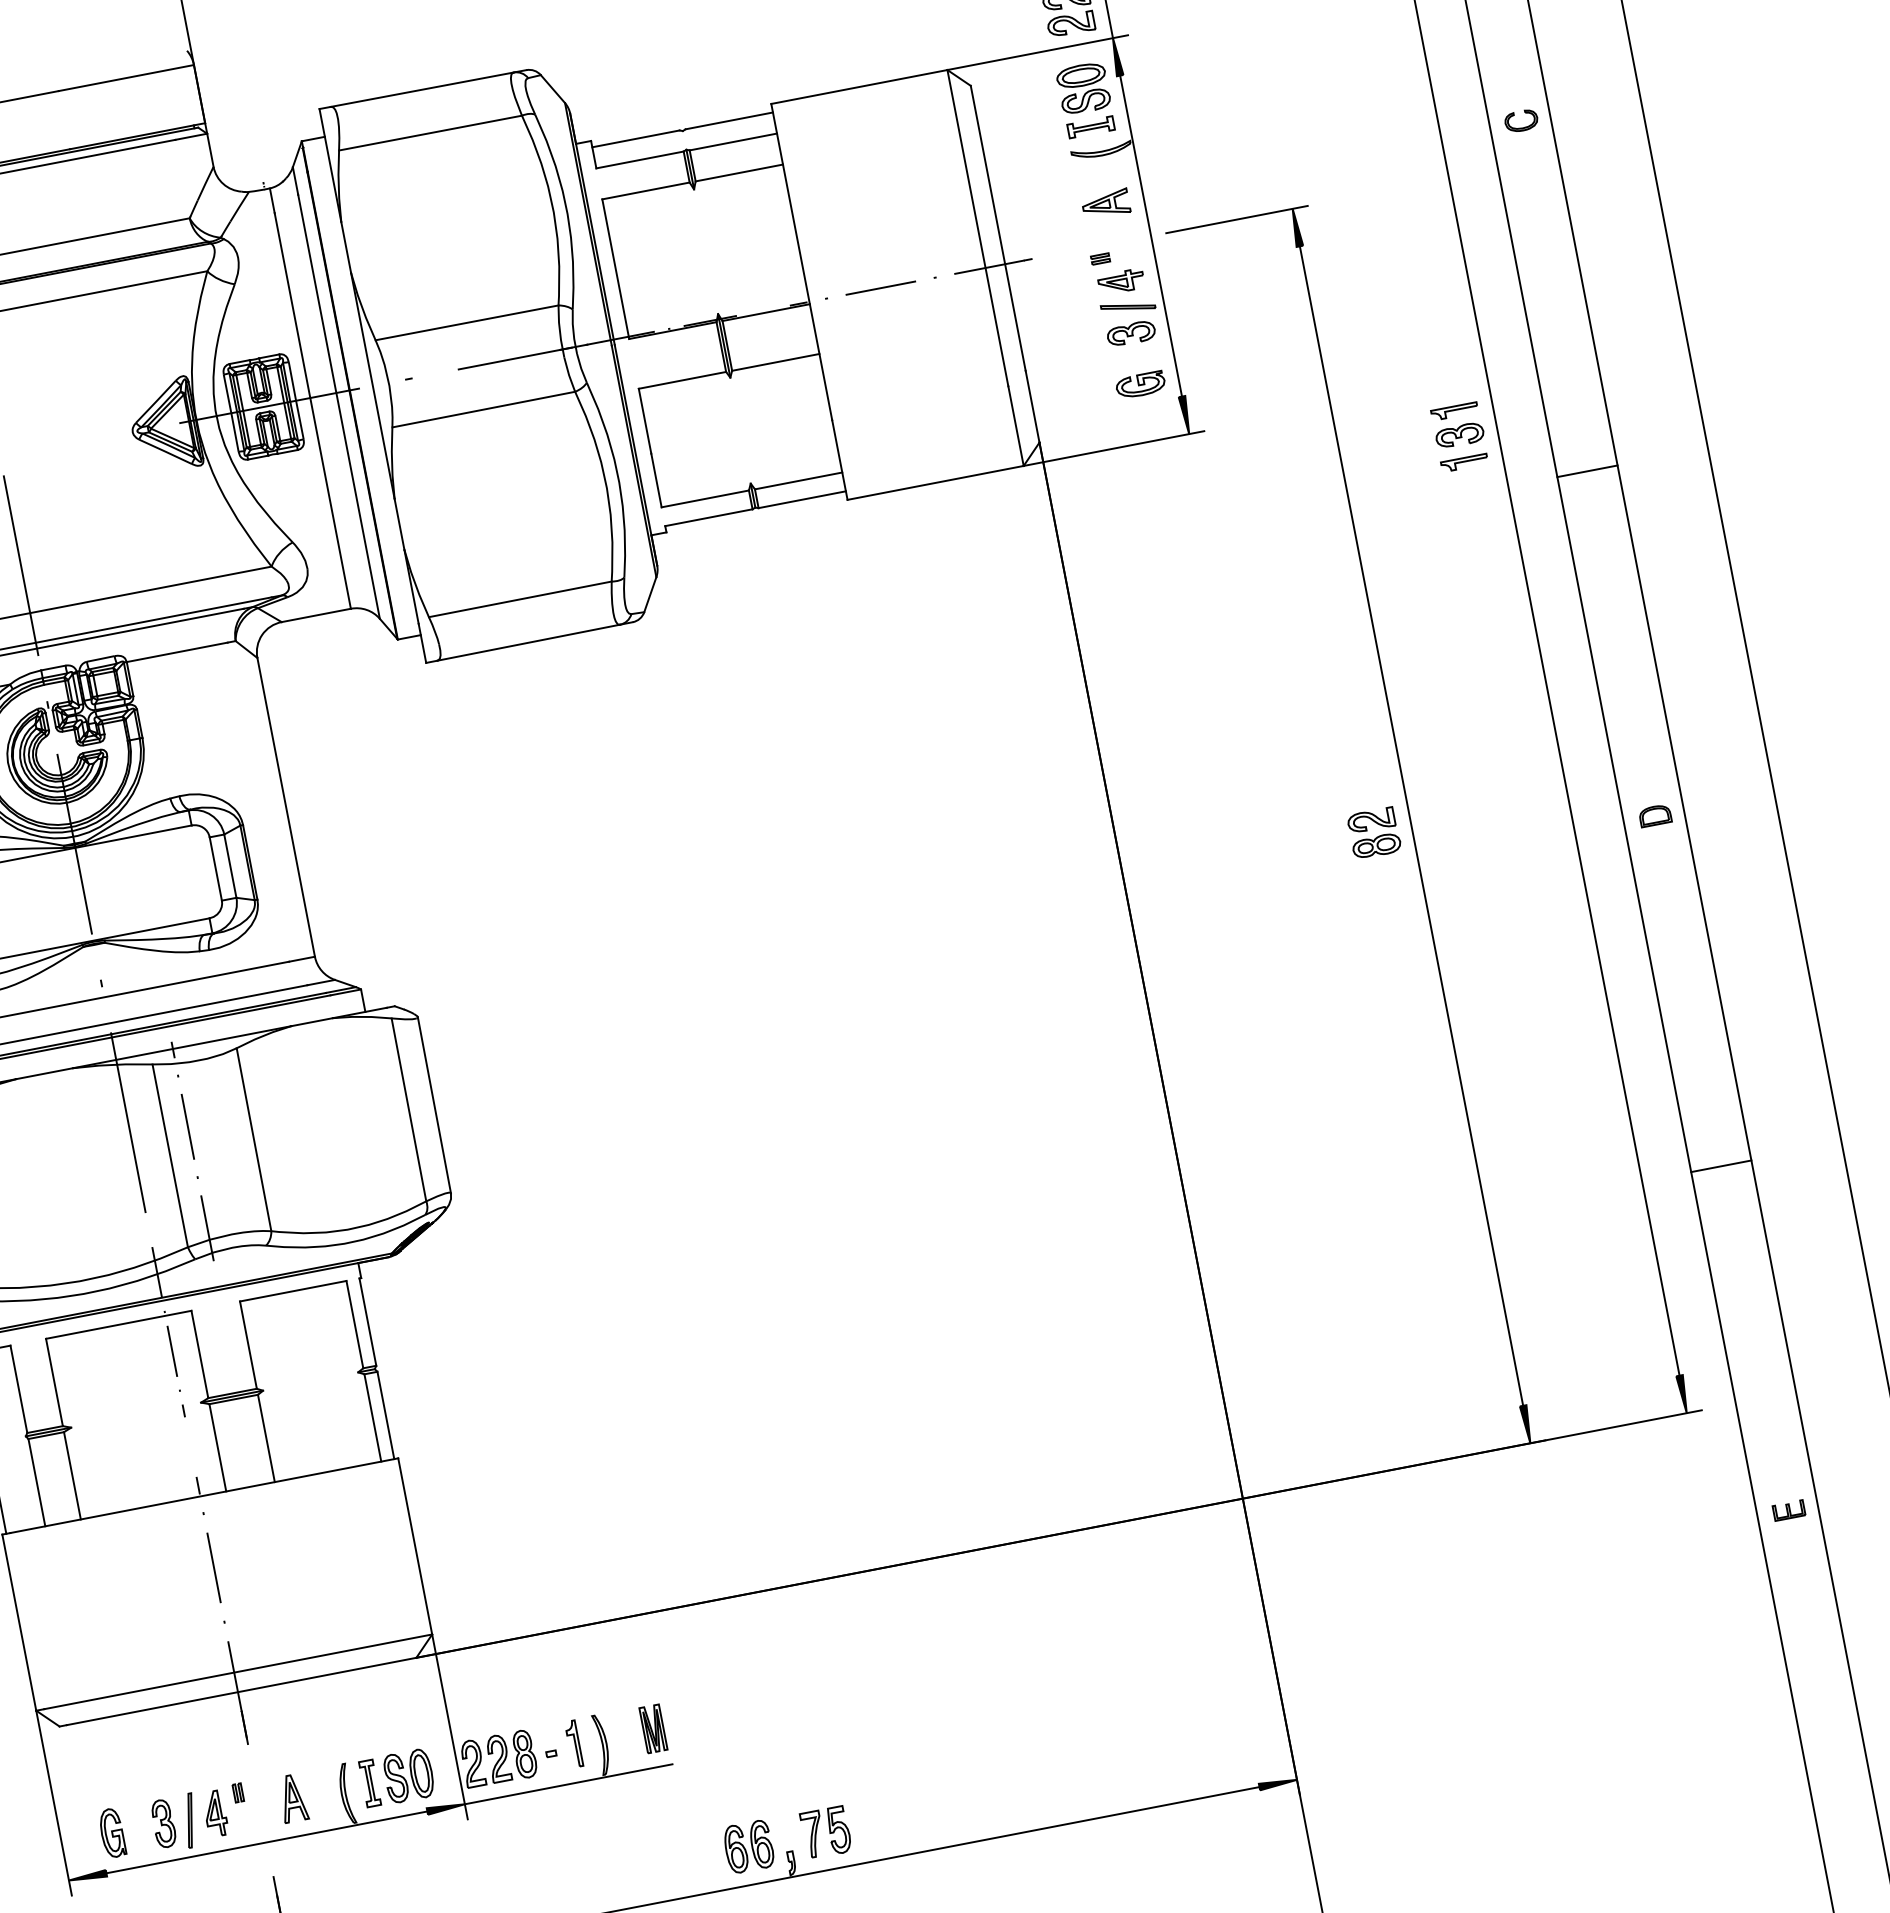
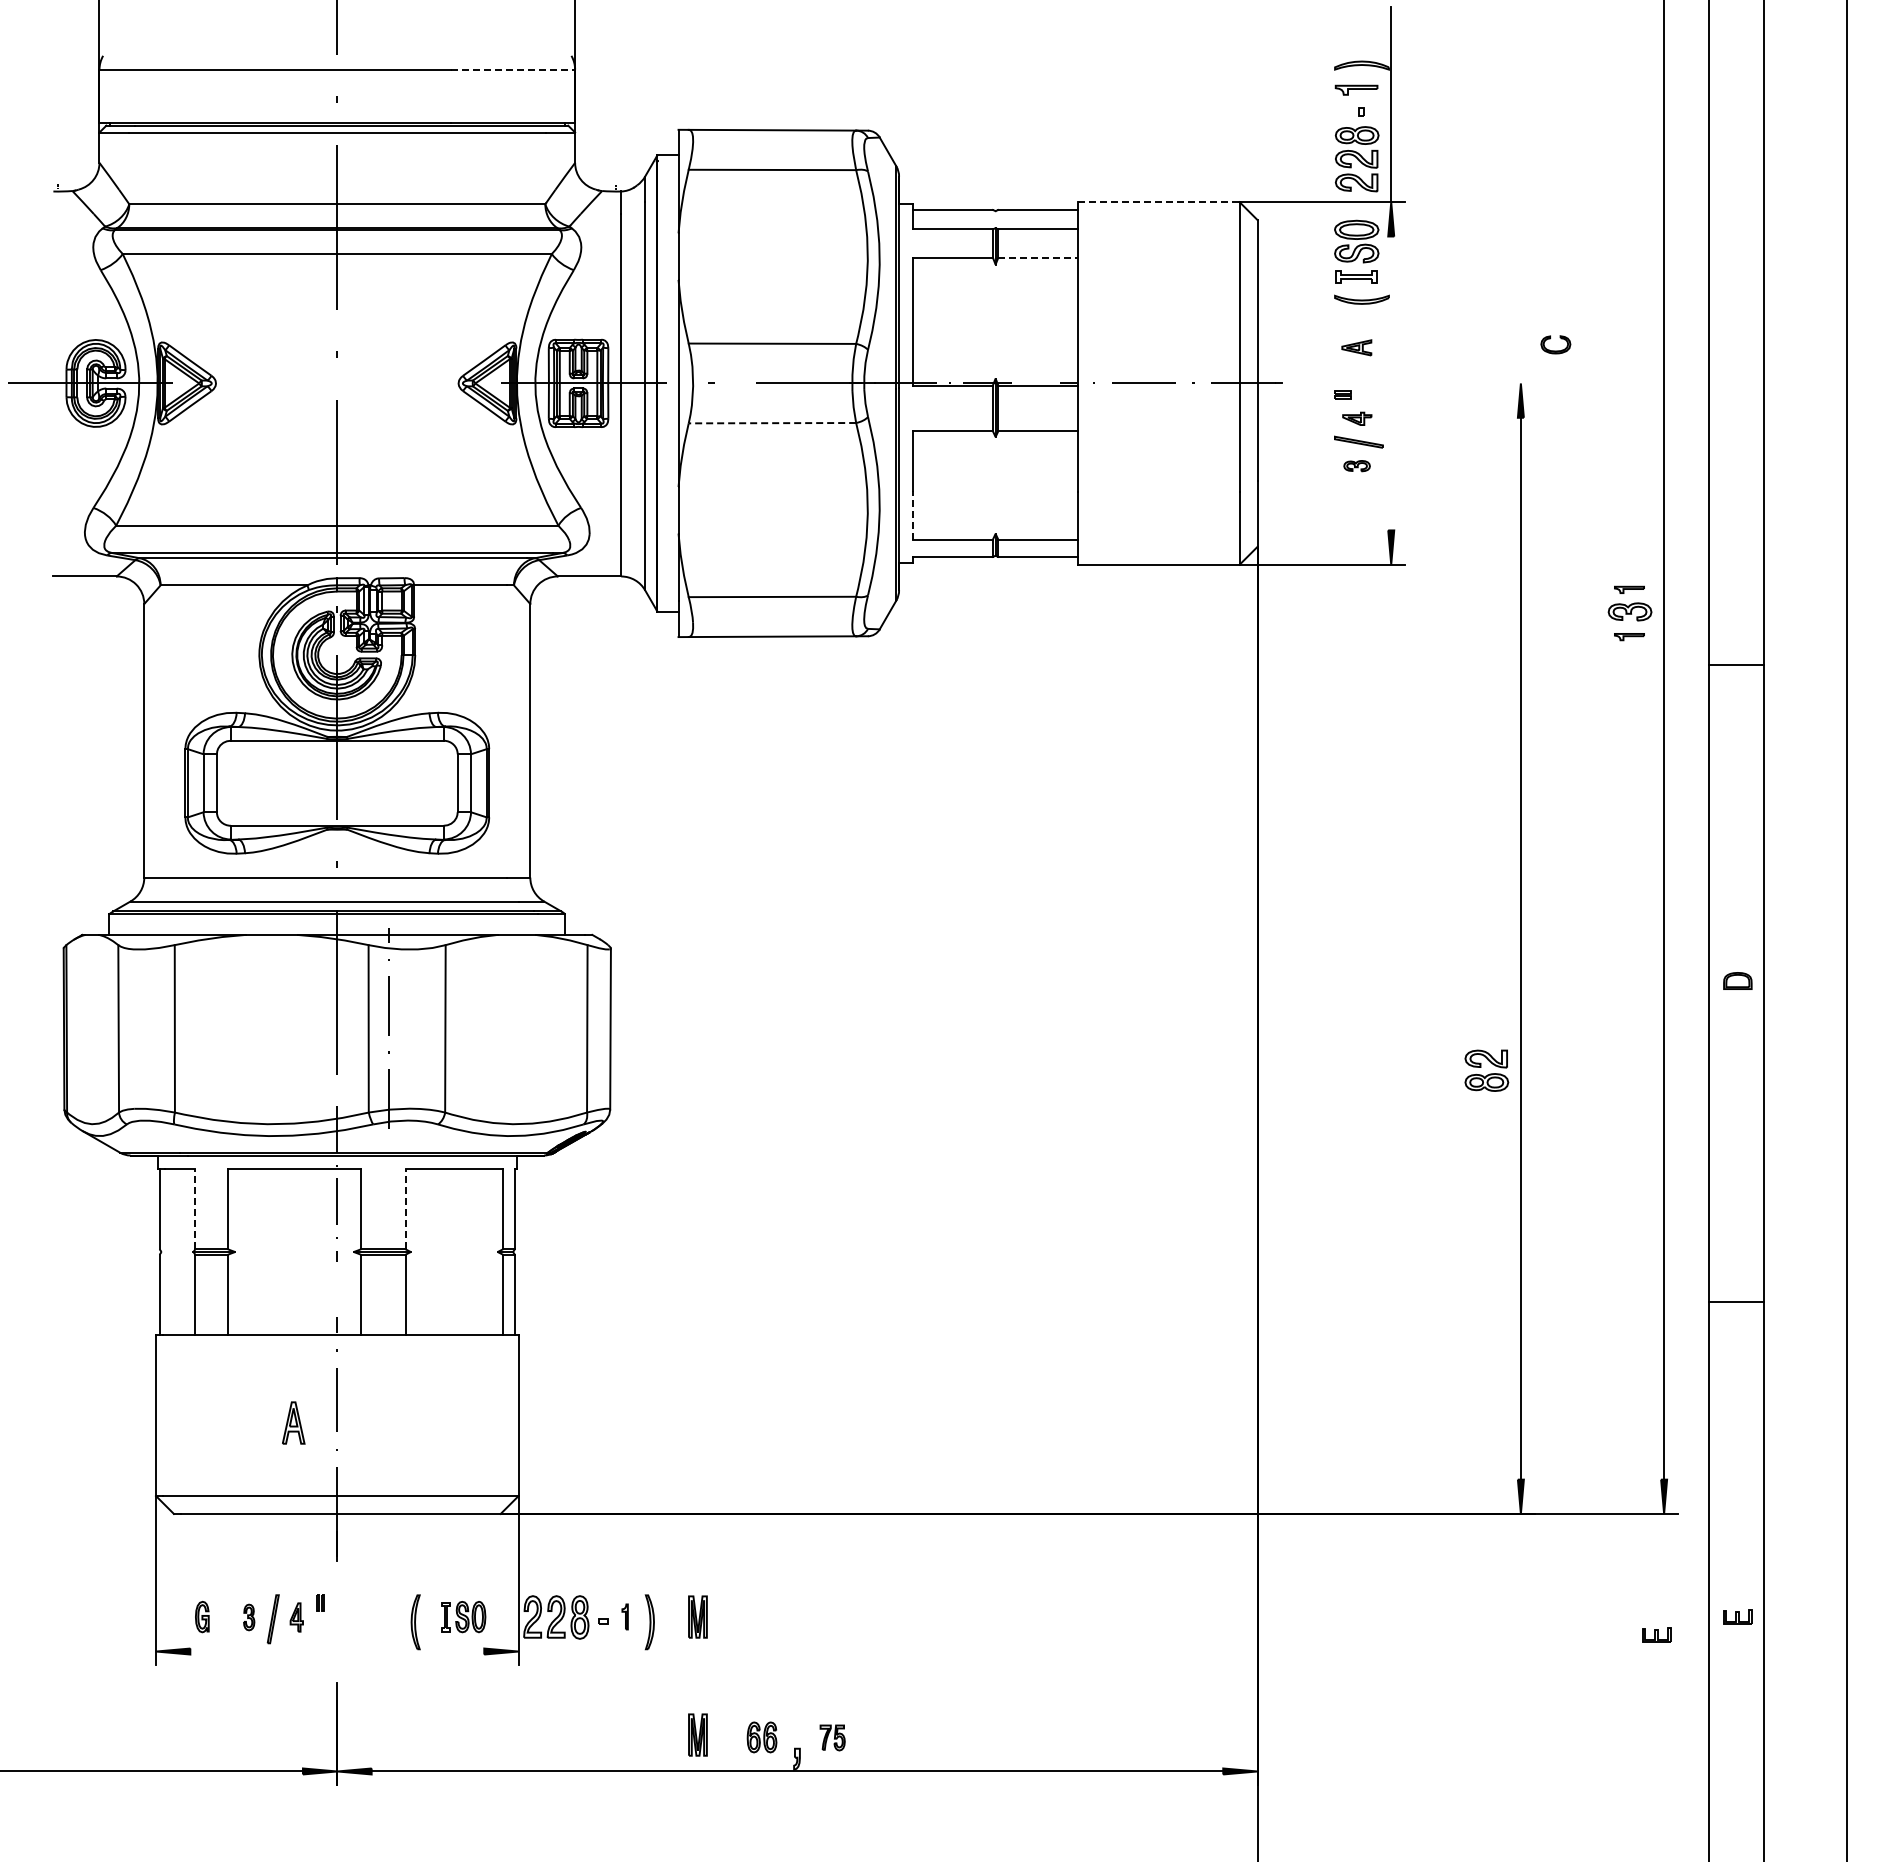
line: (126, 77) -> (513, 69), solid -> dashed
line: (858, 87) -> (1158, 202), solid -> dashed
part: (1521, 120) -> (1555, 344), moved
line: (739, 172) -> (1038, 257), solid -> dashed
part: (1105, 204) -> (1356, 347), size x0.7
line: (1236, 219) -> (1469, 383), removed
line: (1151, 236) -> (1391, 383), removed
part: (1121, 281) -> (1357, 418), size x0.7
part: (1130, 333) -> (1356, 465), size x0.6
part: (1140, 385) -> (1356, 513), removed
line: (483, 409) -> (772, 423), solid -> dashed
part: (1454, 411) -> (1629, 589), size x0.7
part: (1464, 462) -> (1629, 636), size x0.7
line: (656, 480) -> (912, 515), solid -> dashed
part: (1373, 833) -> (1486, 1070), moved
line: (248, 1345) -> (405, 1209), solid -> dashed
line: (19, 1389) -> (195, 1209), solid -> dashed
part: (1703, 1546) -> (1656, 1634), added
part: (573, 1743) -> (624, 1616), size x0.6
part: (397, 1777) -> (463, 1616), size x0.7
line: (568, 1784) -> (613, 1651), removed
part: (292, 1797) -> (293, 1422), moved
part: (215, 1813) -> (296, 1617), size x0.7
part: (162, 1823) -> (248, 1617), size x0.6
part: (112, 1832) -> (202, 1616), size x0.7
part: (825, 1832) -> (832, 1737), size x0.6
line: (267, 1842) -> (337, 1651), removed
part: (748, 1847) -> (761, 1737), size x0.7
part: (677, 1857) -> (697, 1734), added

